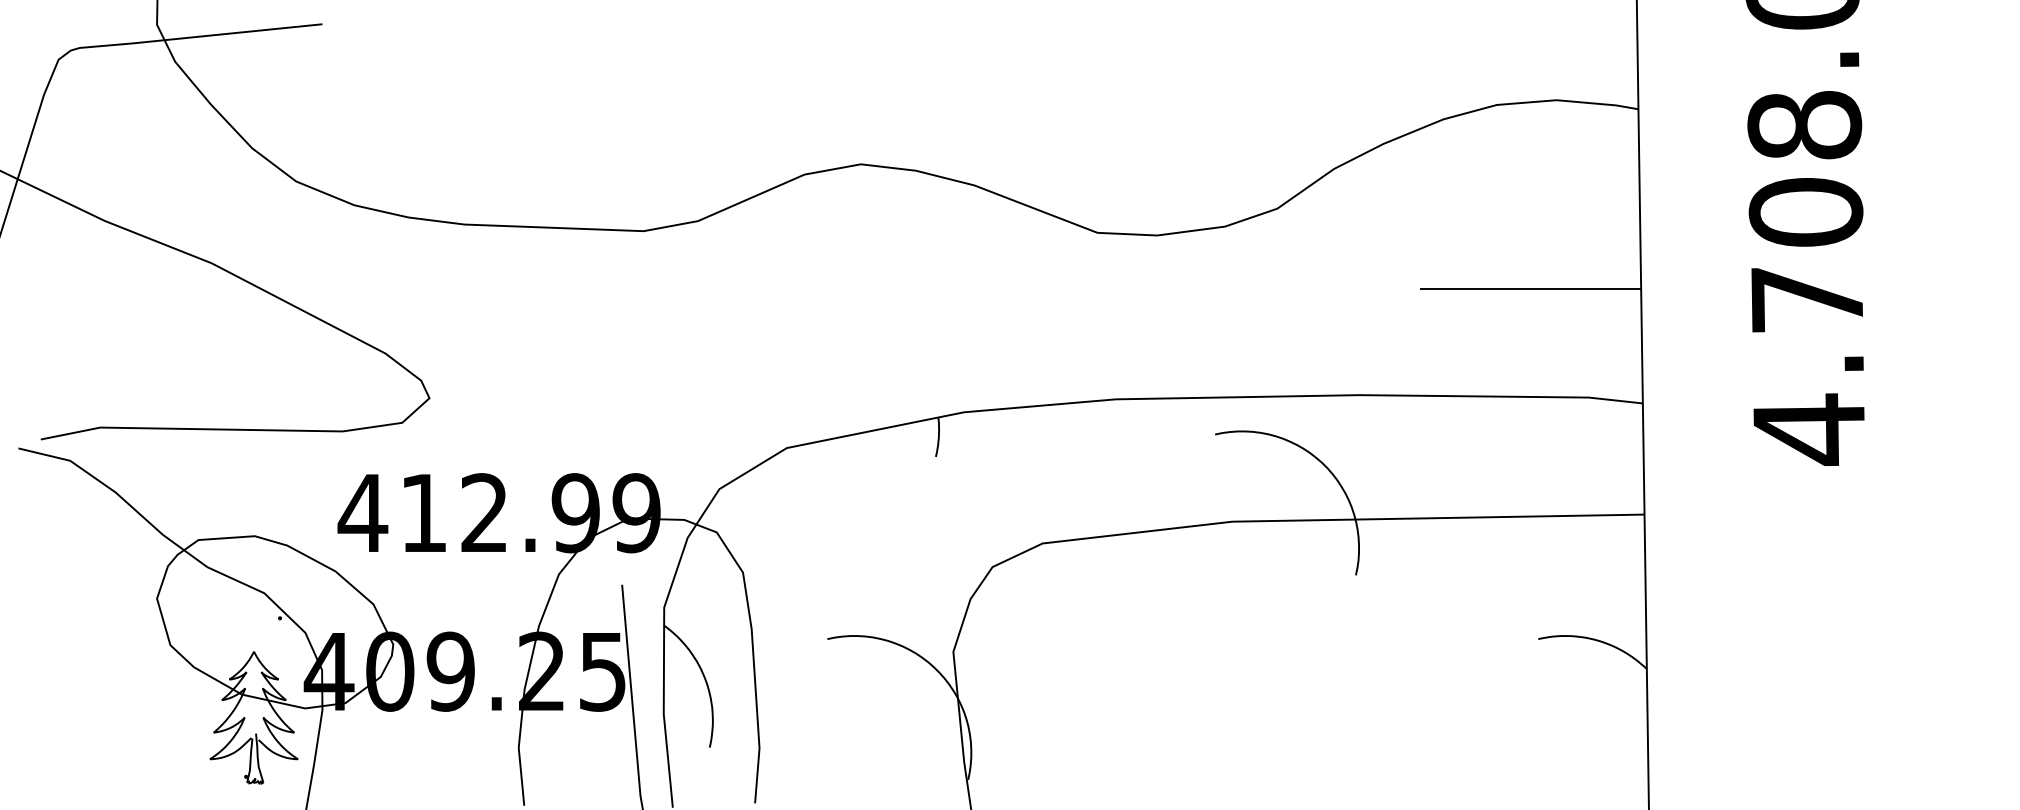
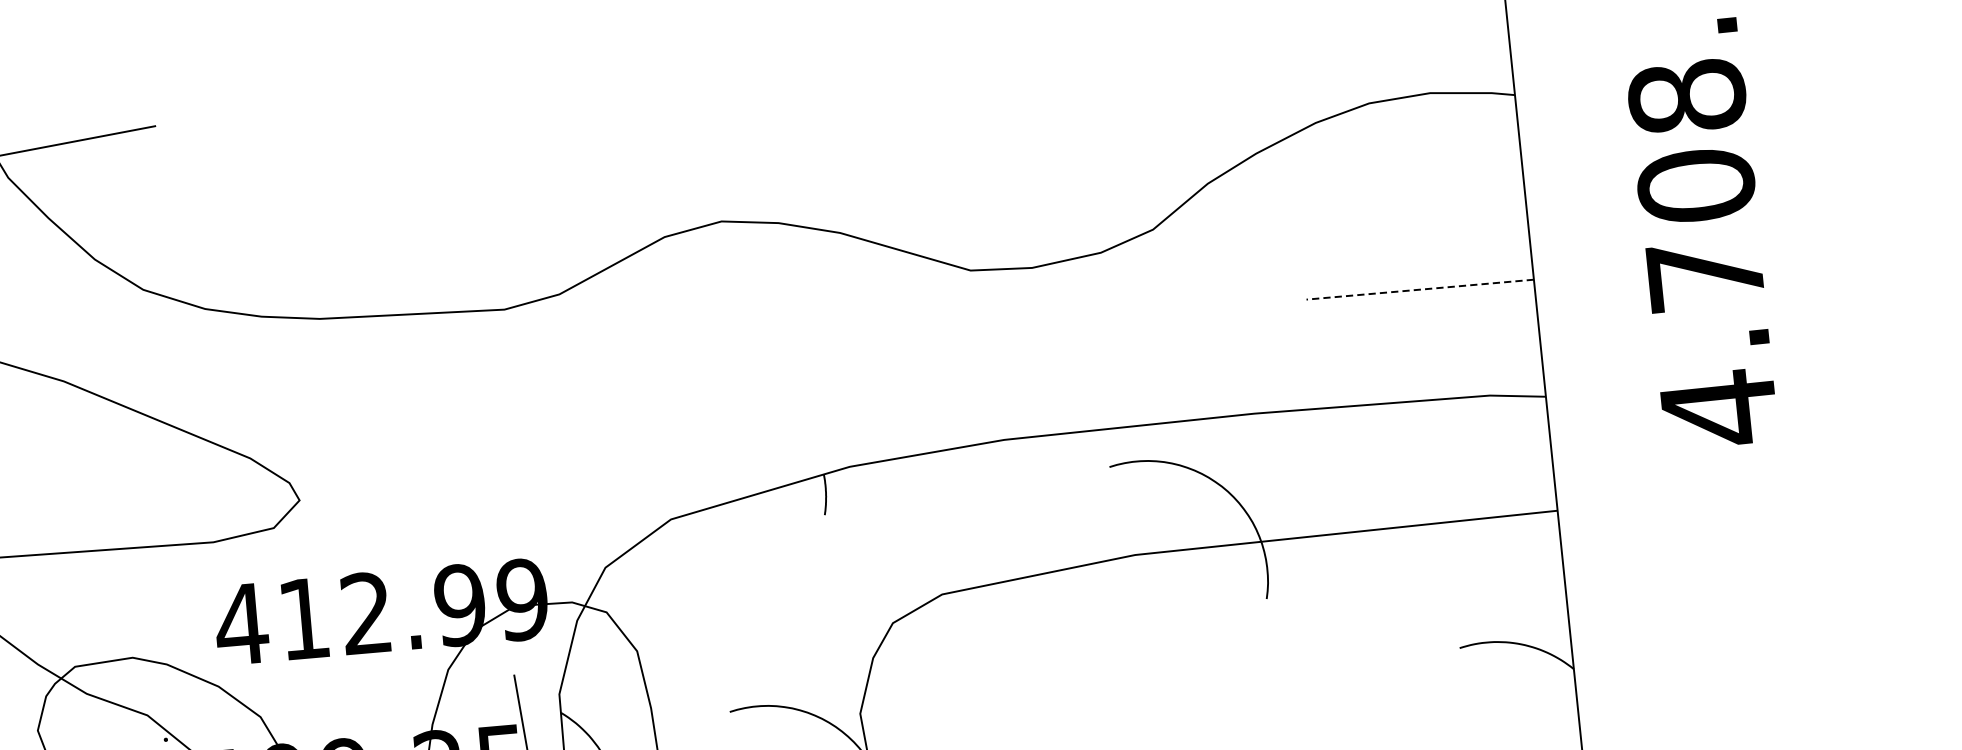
line: (1530, 289) -> (1420, 289), solid -> dashed

